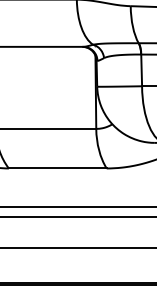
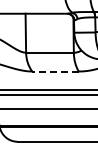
line: (57, 168) -> (55, 71), solid -> dashed

